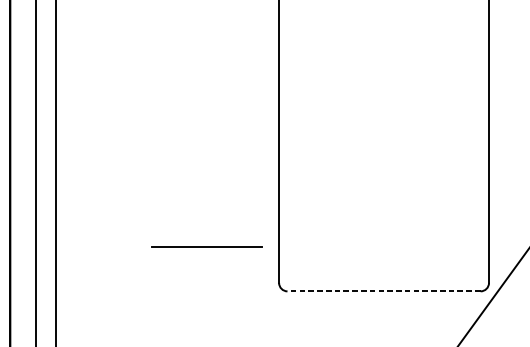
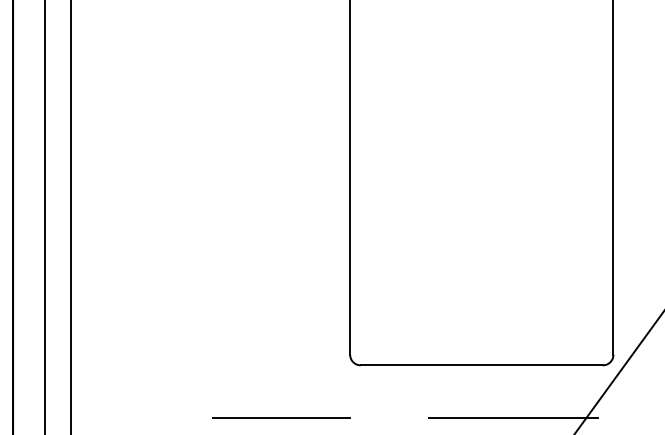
line: (206, 246) -> (281, 417), moved
line: (383, 291) -> (481, 365), dashed -> solid
line: (409, 333) -> (513, 418), added

